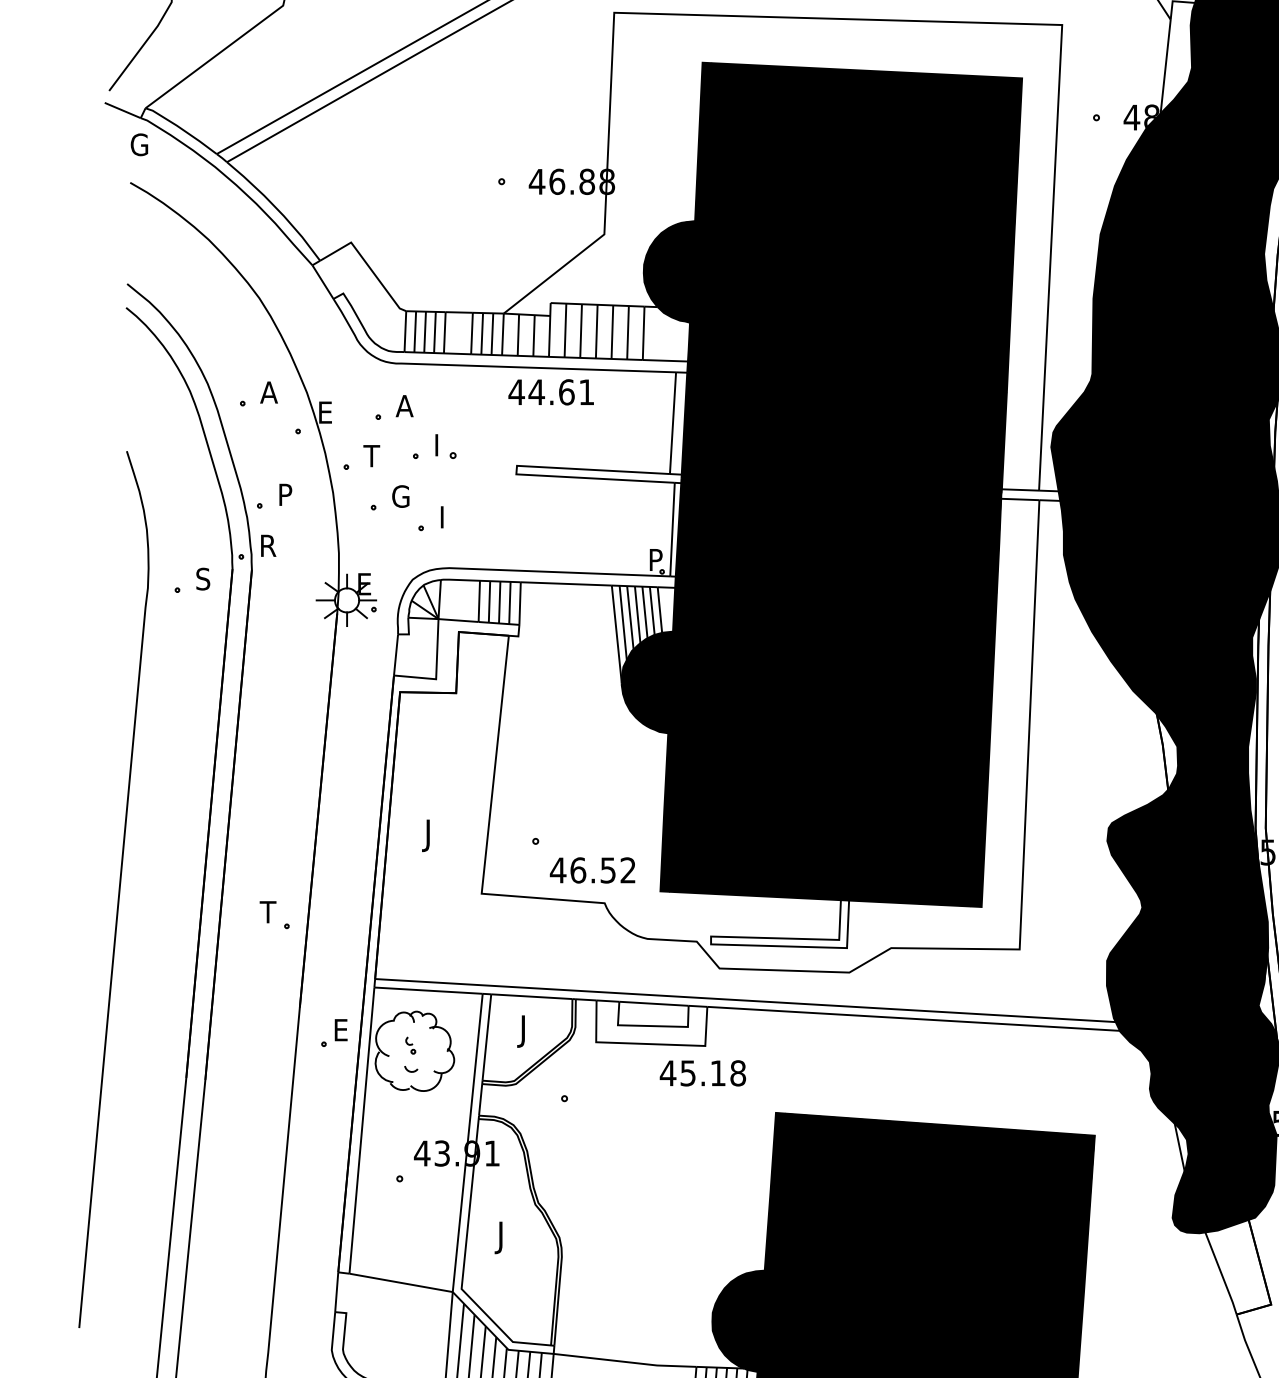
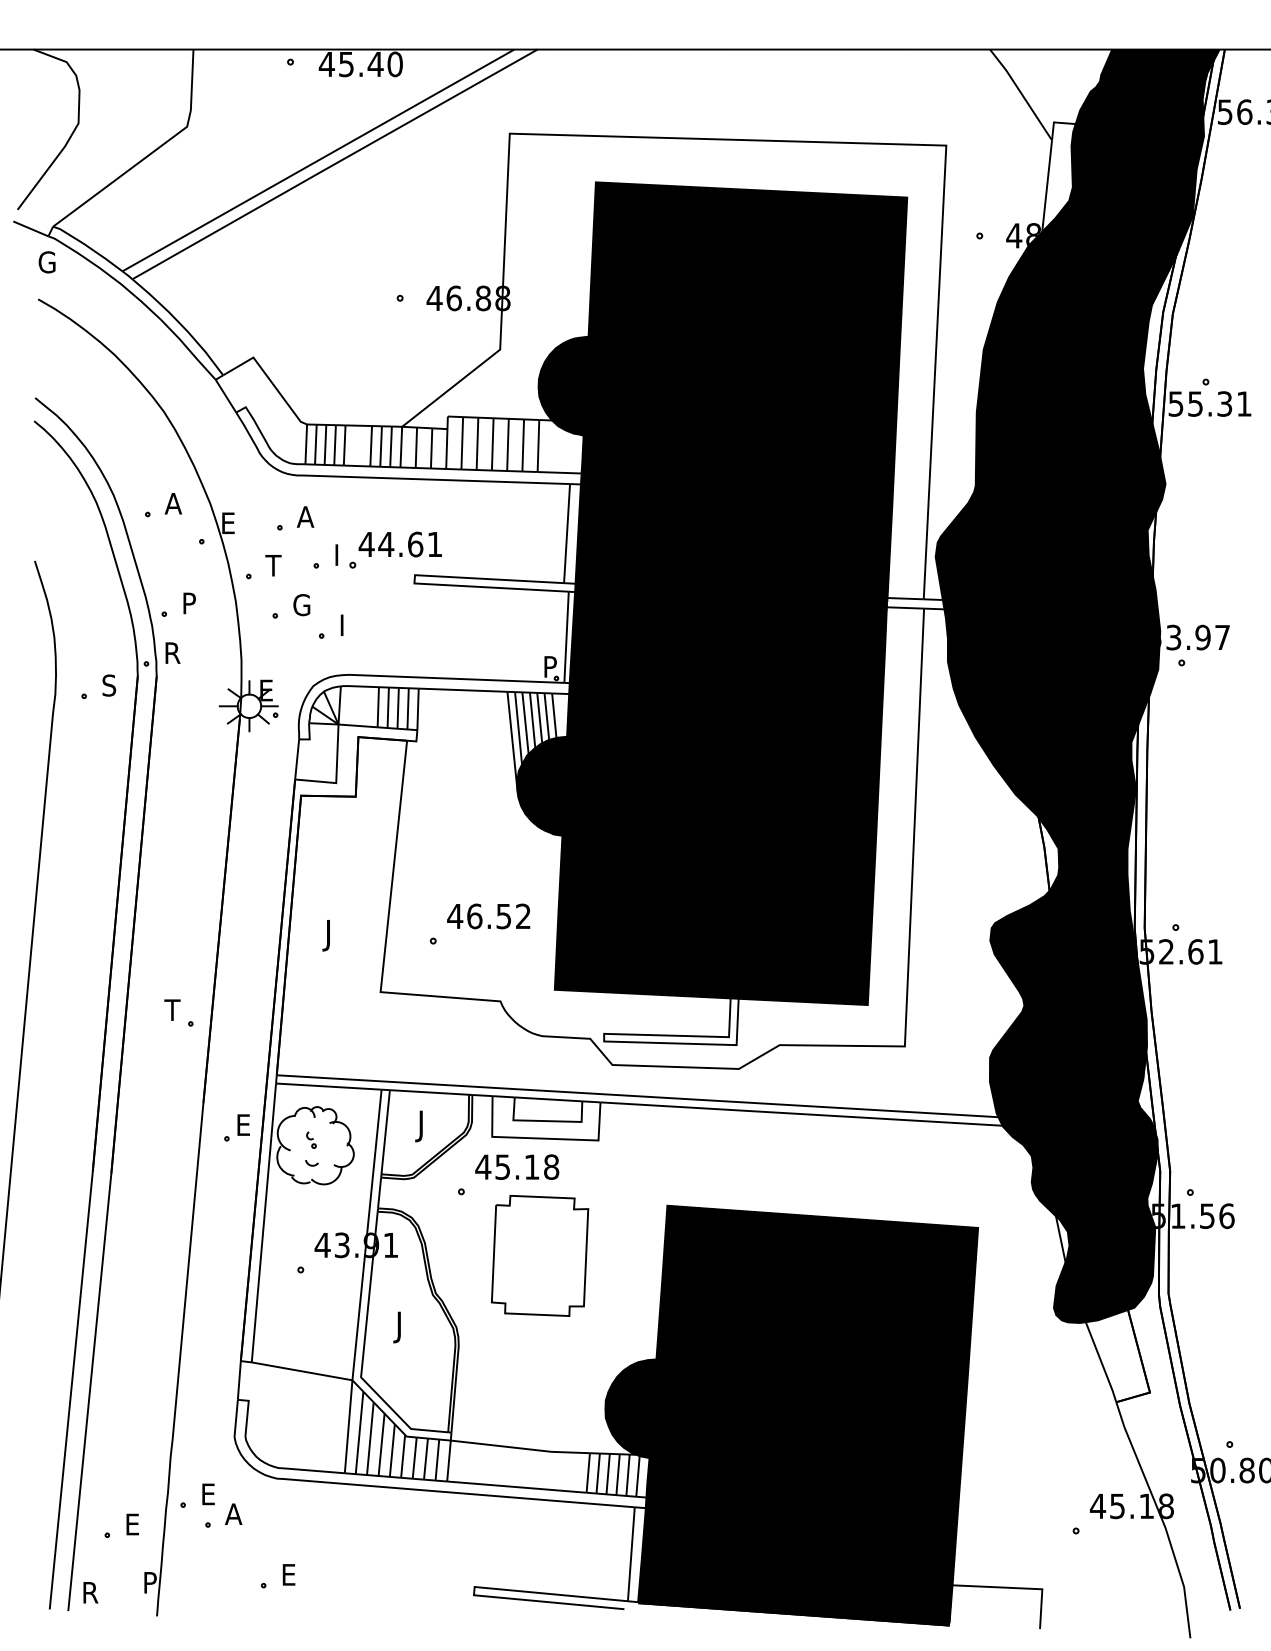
text: (550, 392) -> (399, 544), moved
text: (592, 870) -> (488, 916), moved
text: (703, 1072) -> (517, 1166), moved
part: (645, 1163) -> (540, 1255), added

